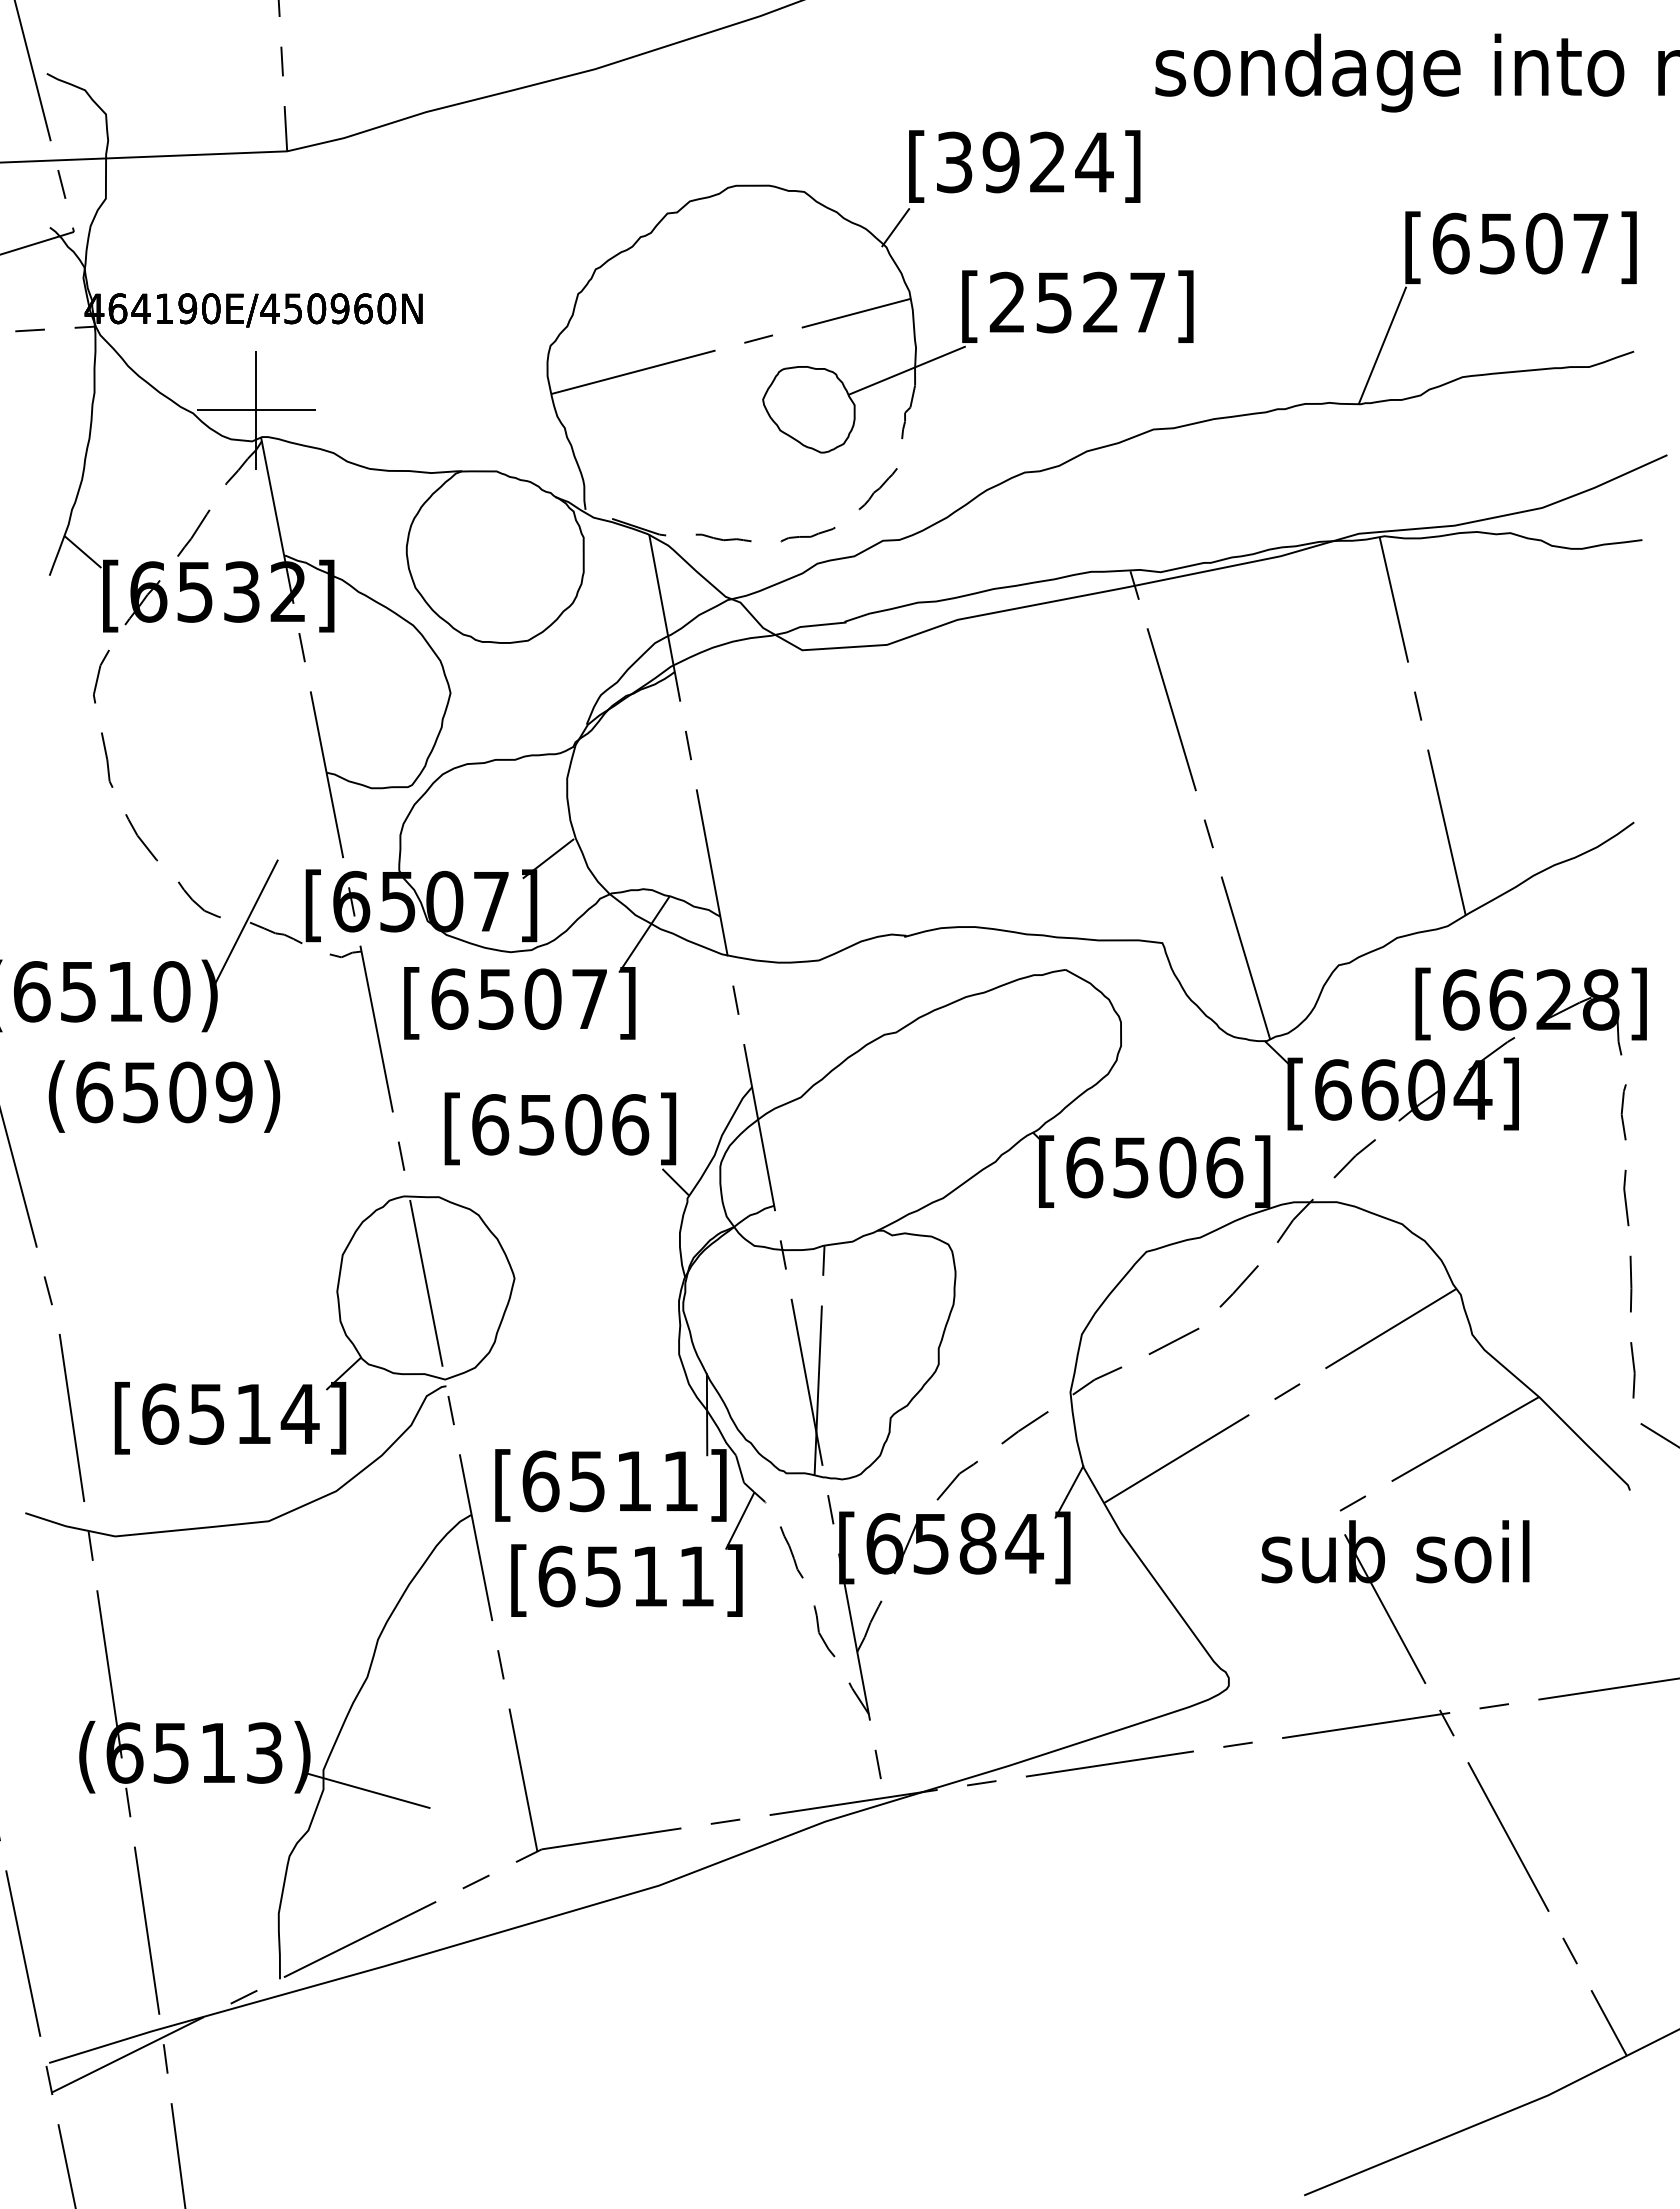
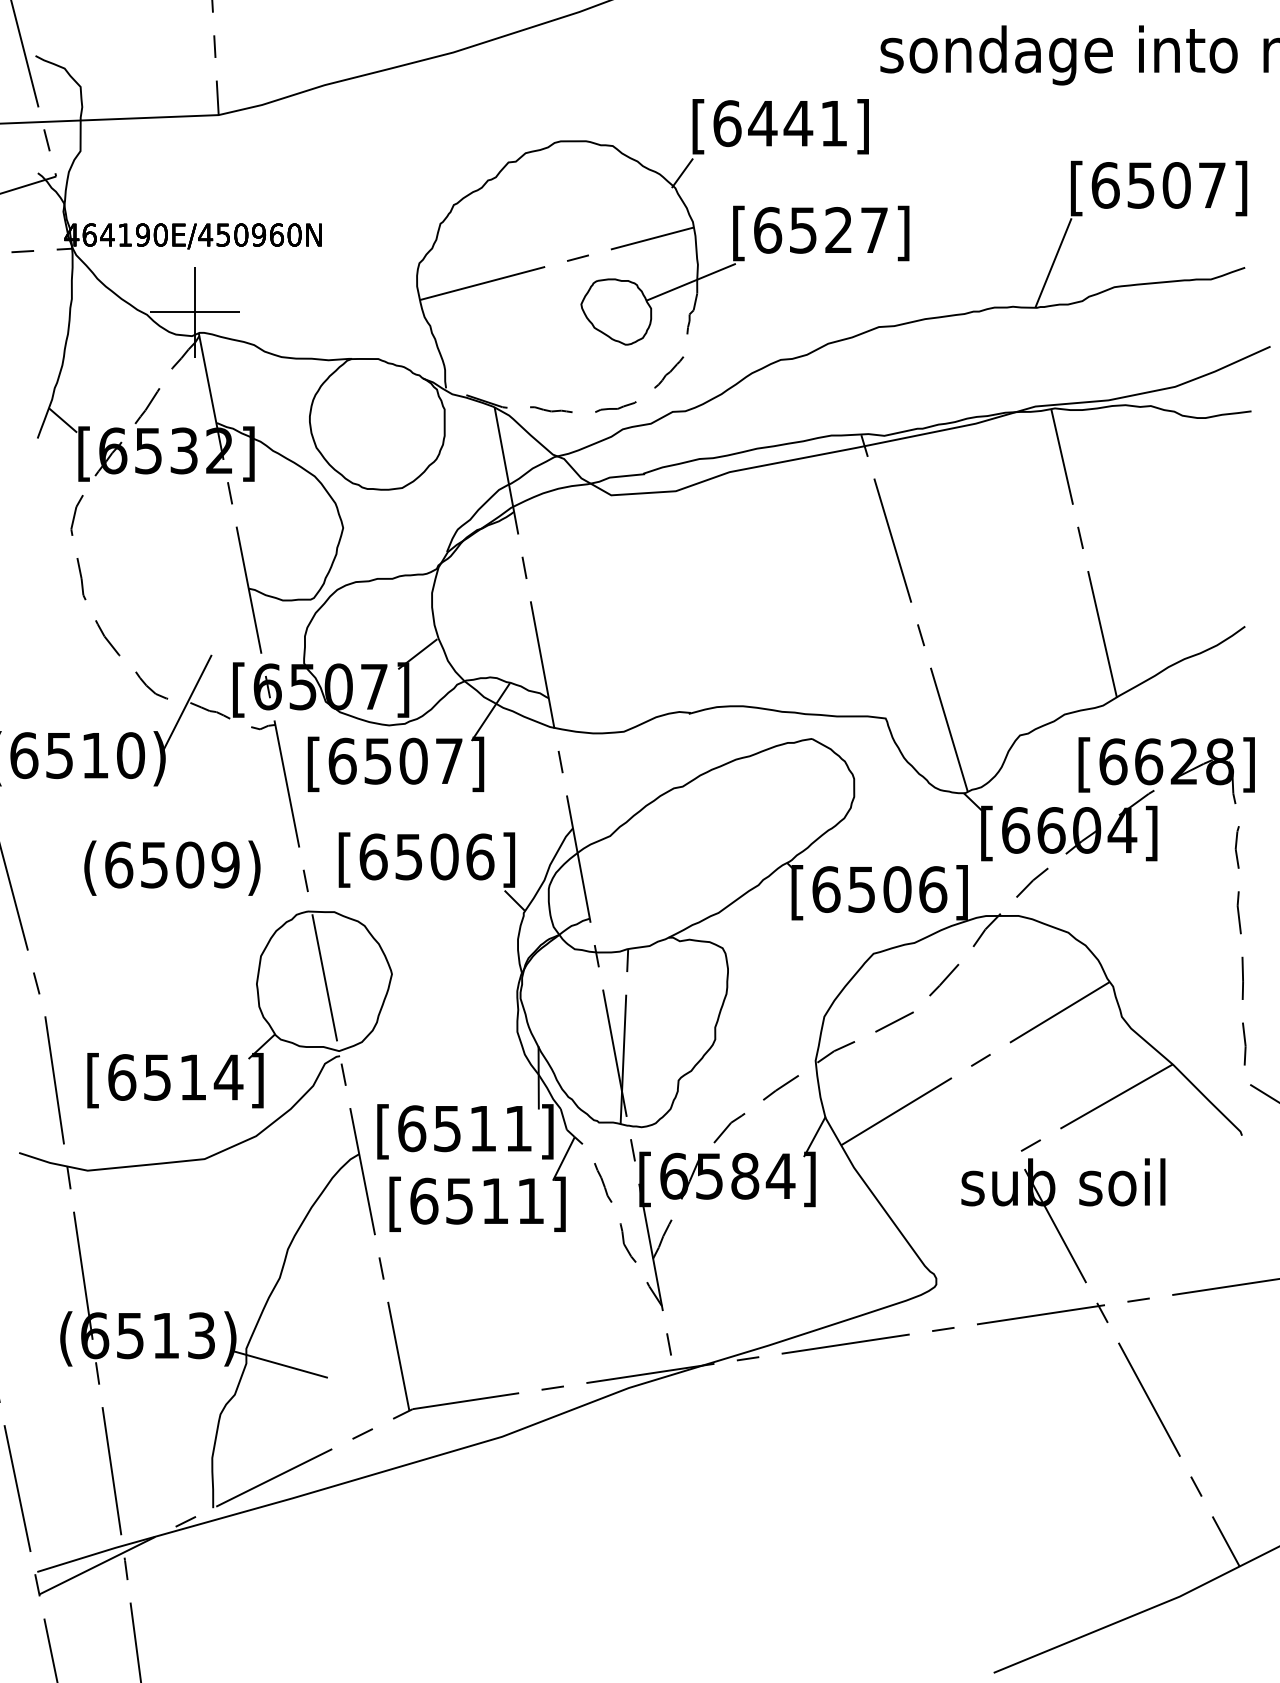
text: (1024, 162) -> (780, 123), [3924] -> [6441]
text: (1007, 302) -> (767, 230), [2527] -> [6527]
text: (164, 1096) -> (172, 868), moved

